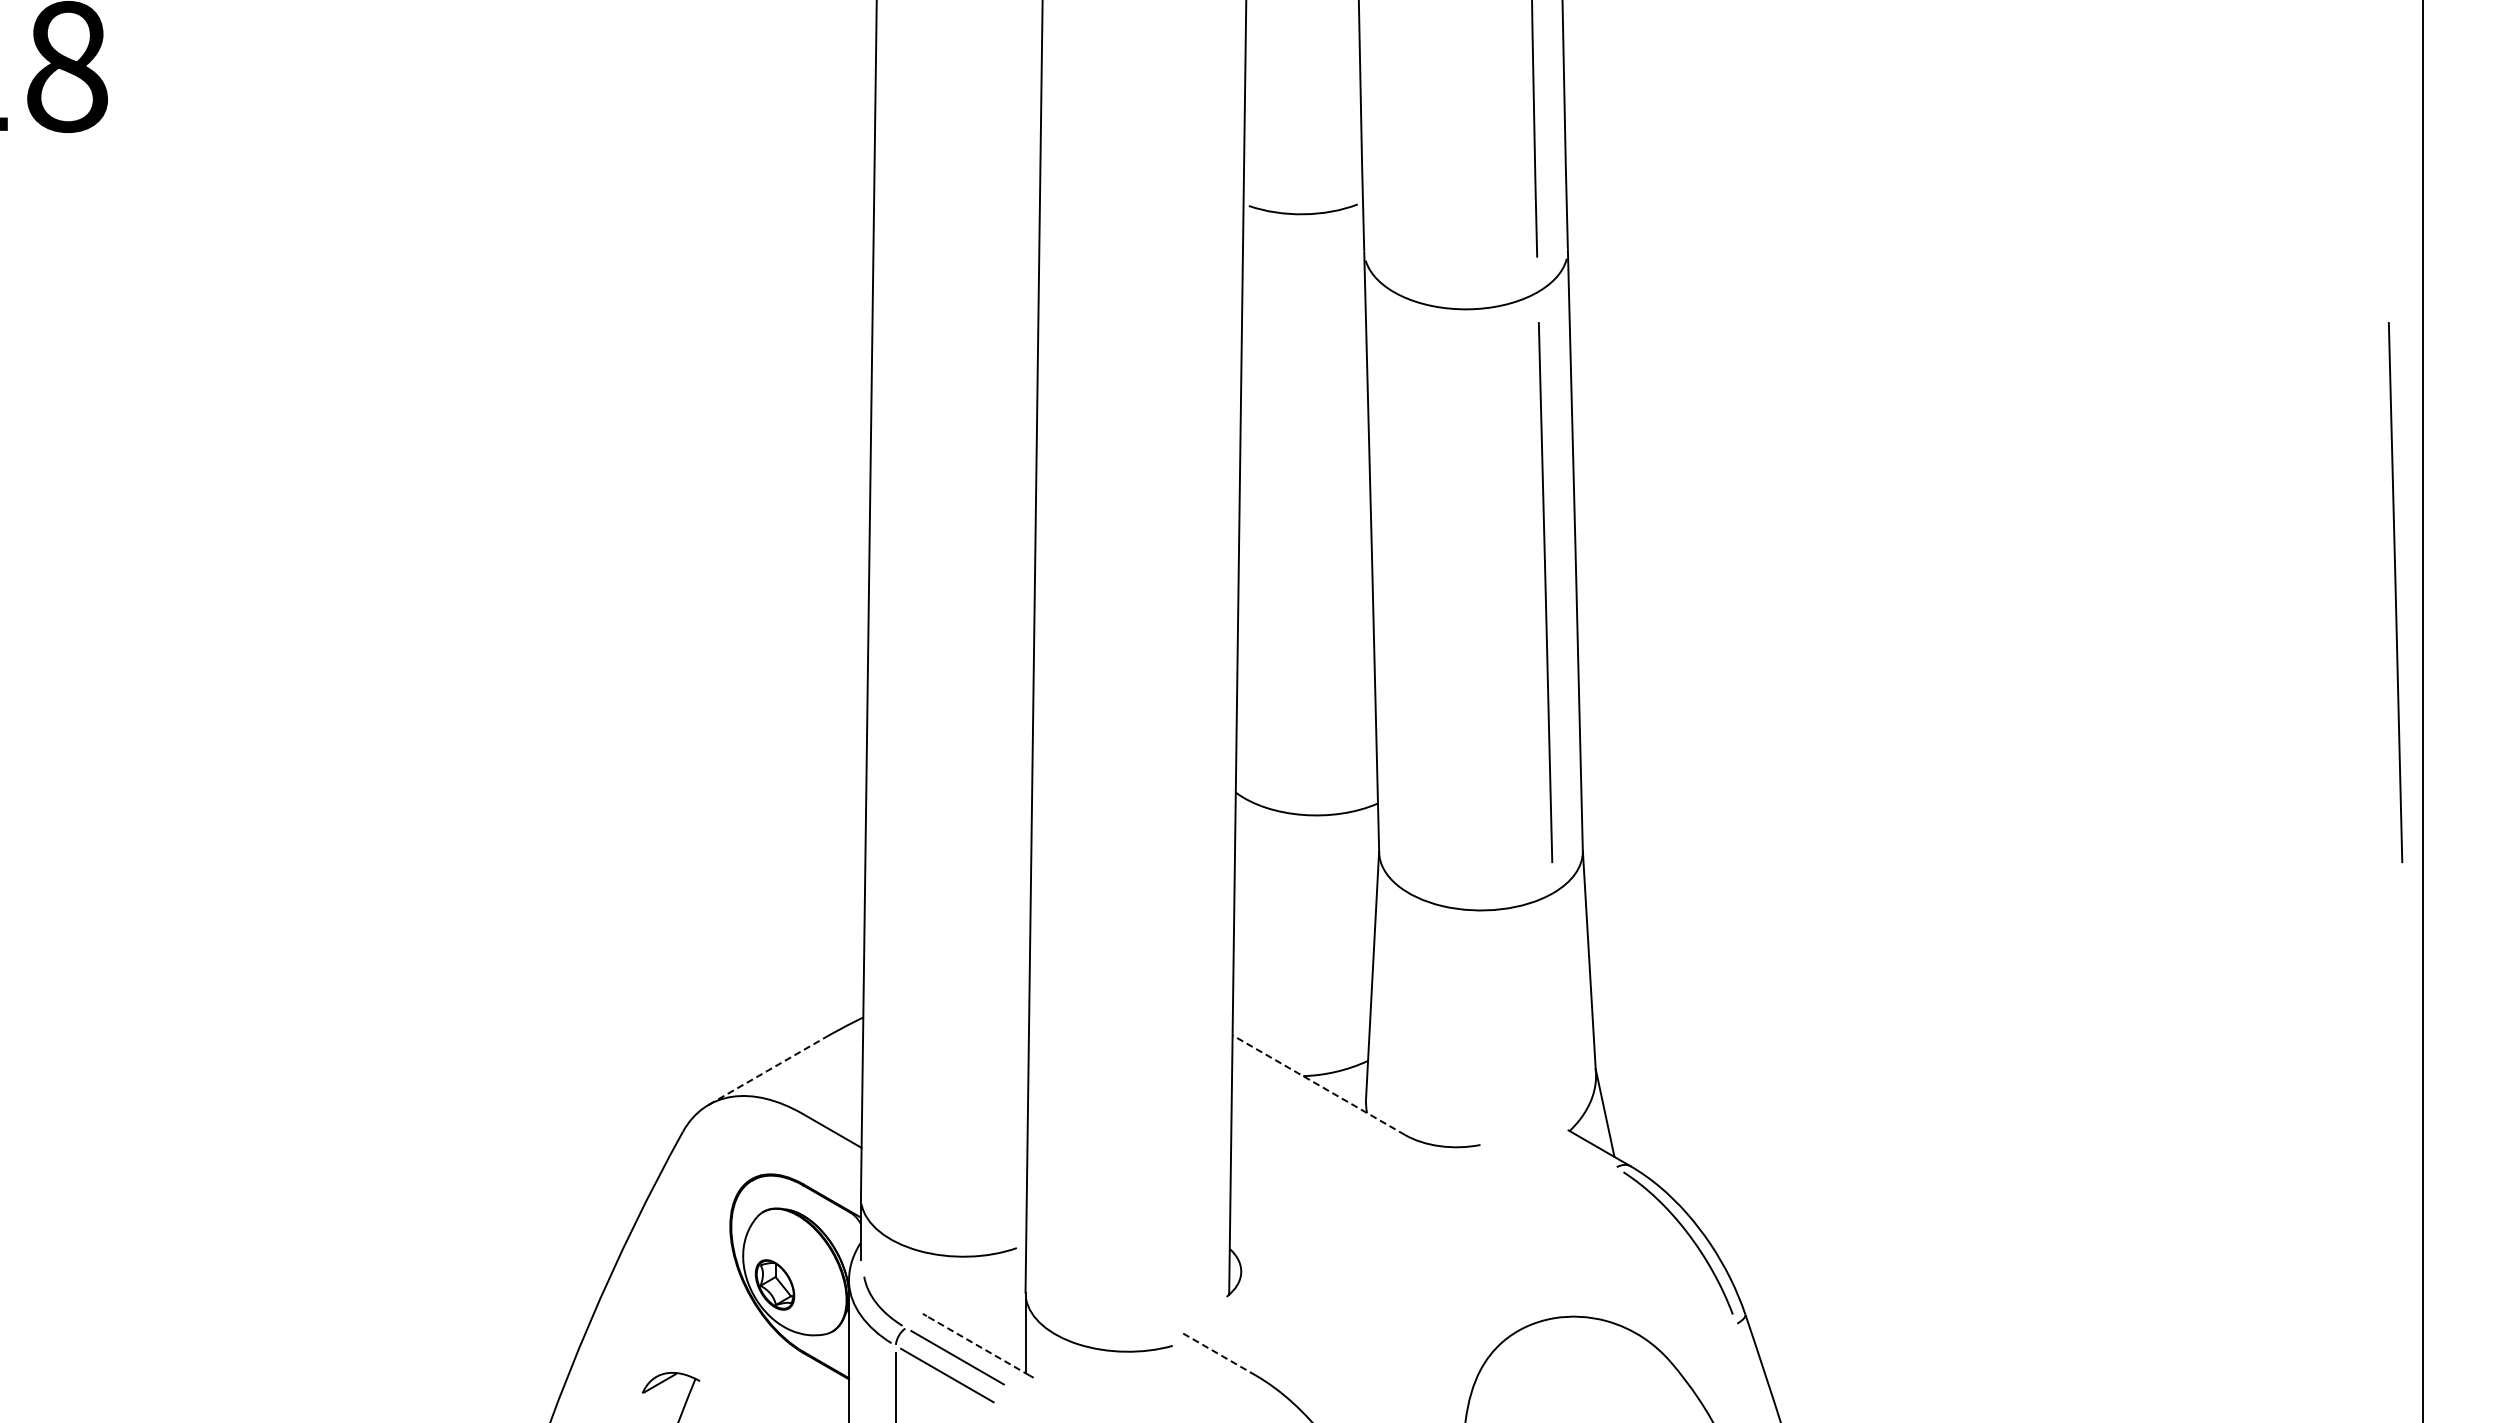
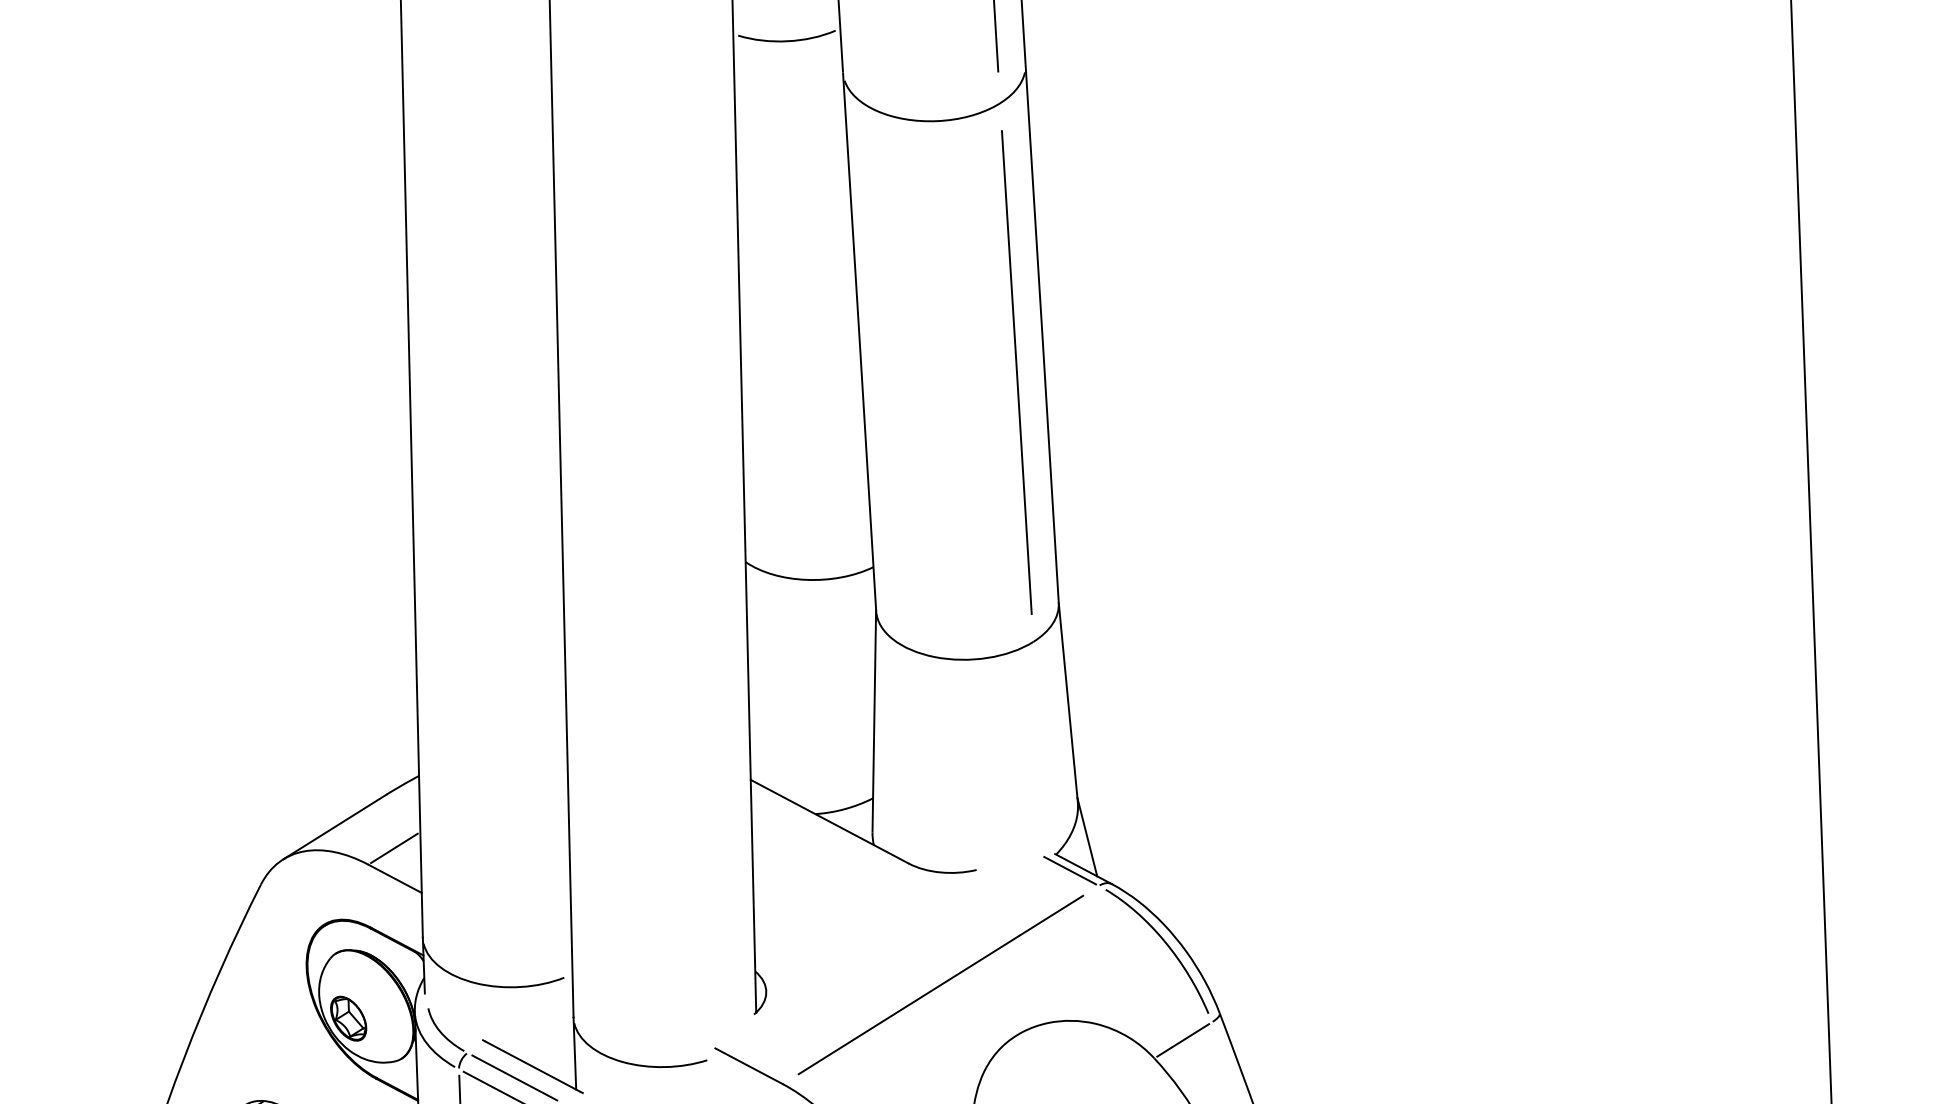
line: (2395, 592) -> (1778, 344), removed
line: (767, 1070) -> (334, 826), dashed -> solid
line: (1318, 1085) -> (829, 822), dashed -> solid
line: (832, 1096) -> (394, 847), added
line: (1584, 1149) -> (1070, 870), added
line: (1435, 1271) -> (940, 984), added
line: (1703, 1343) -> (1183, 1040), added
line: (977, 1345) -> (532, 1066), dashed -> solid
line: (1219, 1354) -> (749, 1066), dashed -> solid

